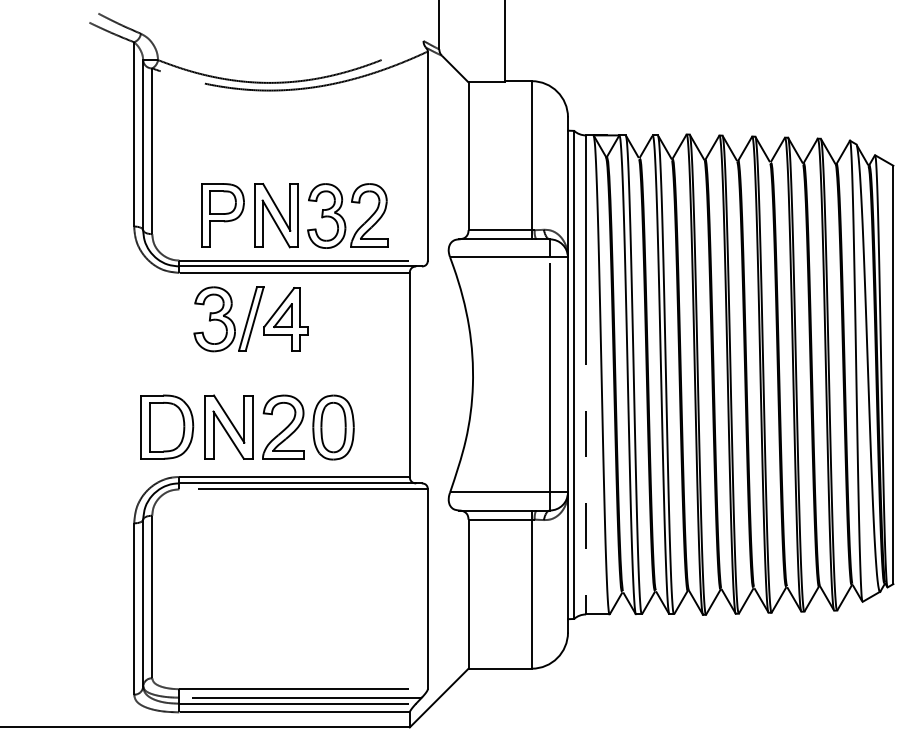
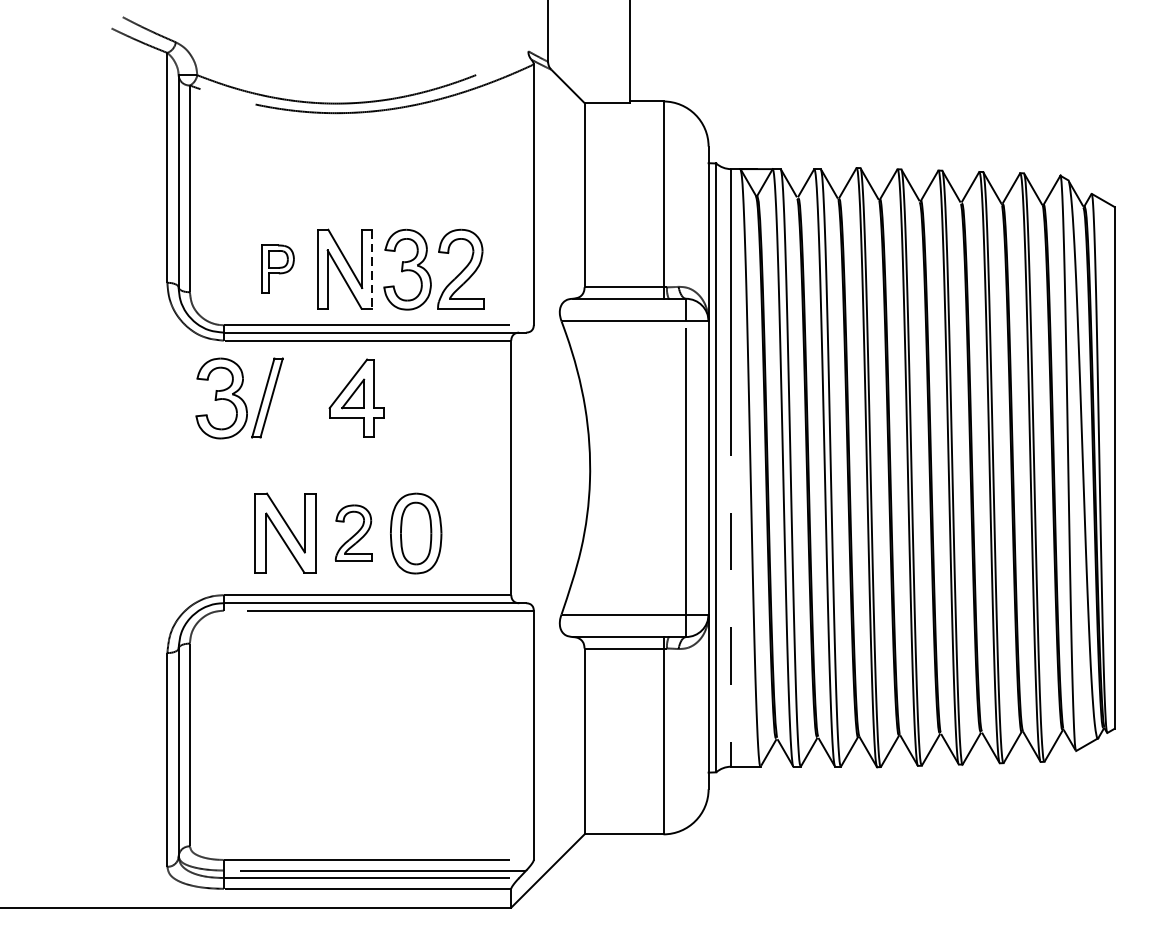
part: (222, 215) -> (277, 269), size x0.6
line: (298, 215) -> (372, 269), solid -> dashed
part: (228, 319) -> (238, 398), moved
part: (167, 426) -> (208, 532), removed
part: (283, 426) -> (353, 532), size x0.7

